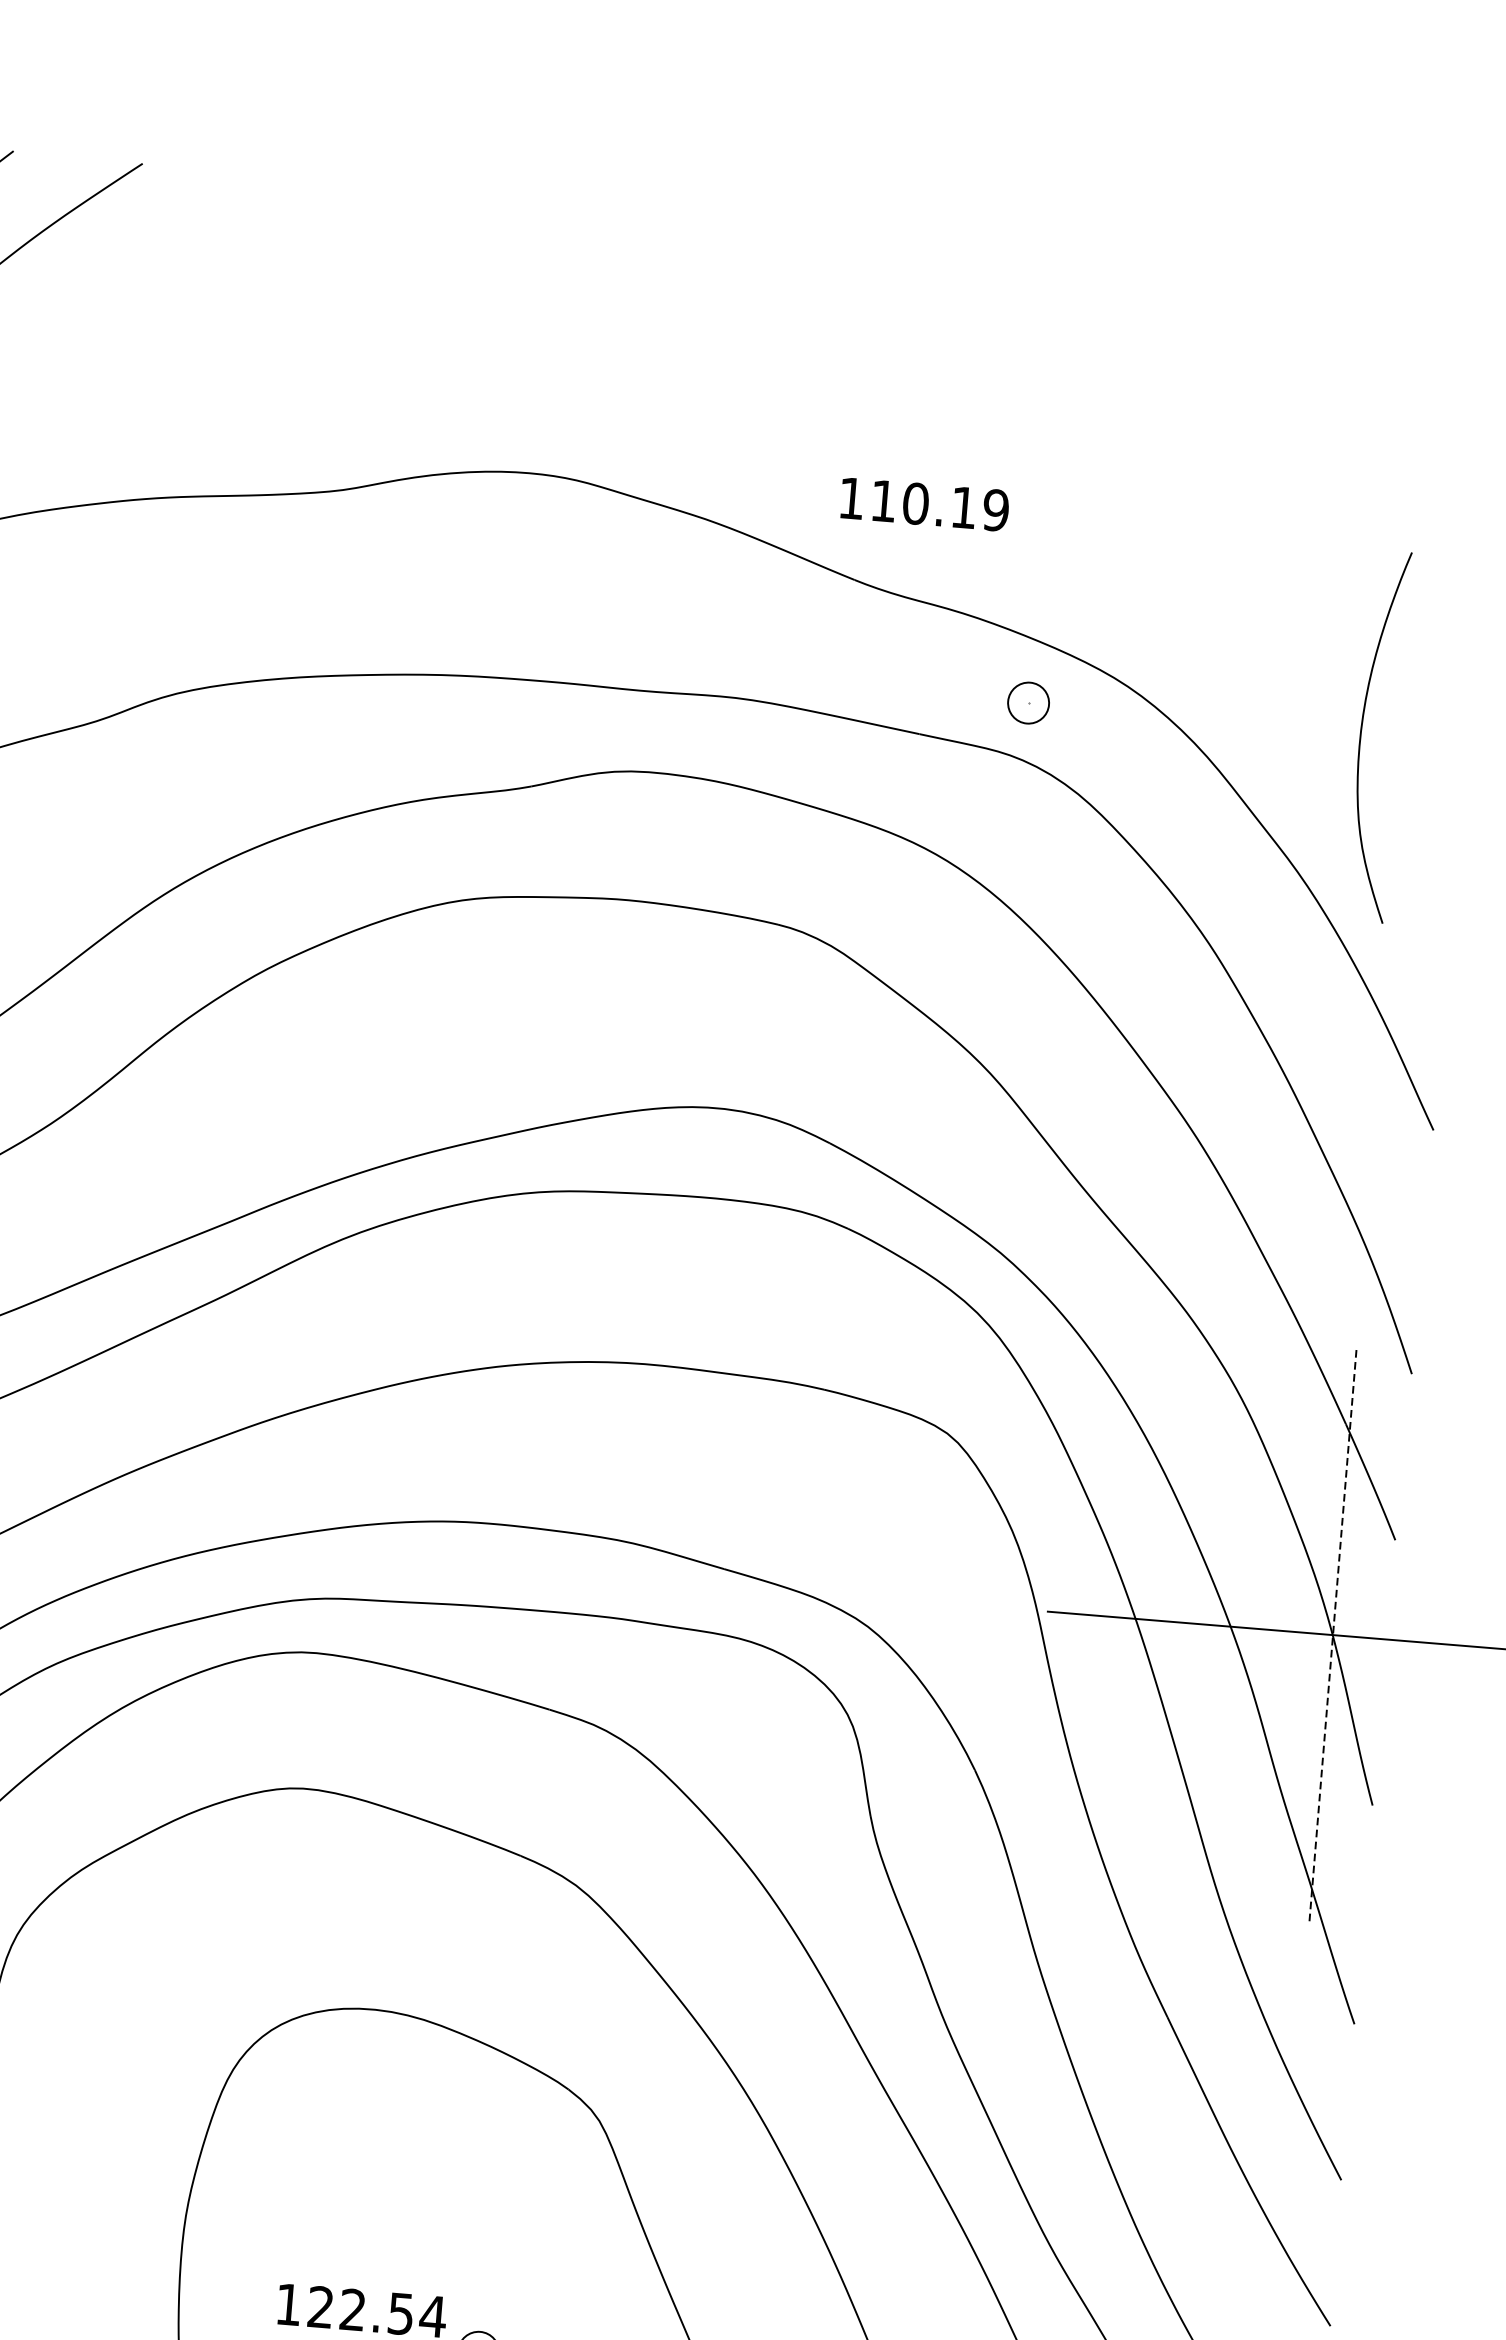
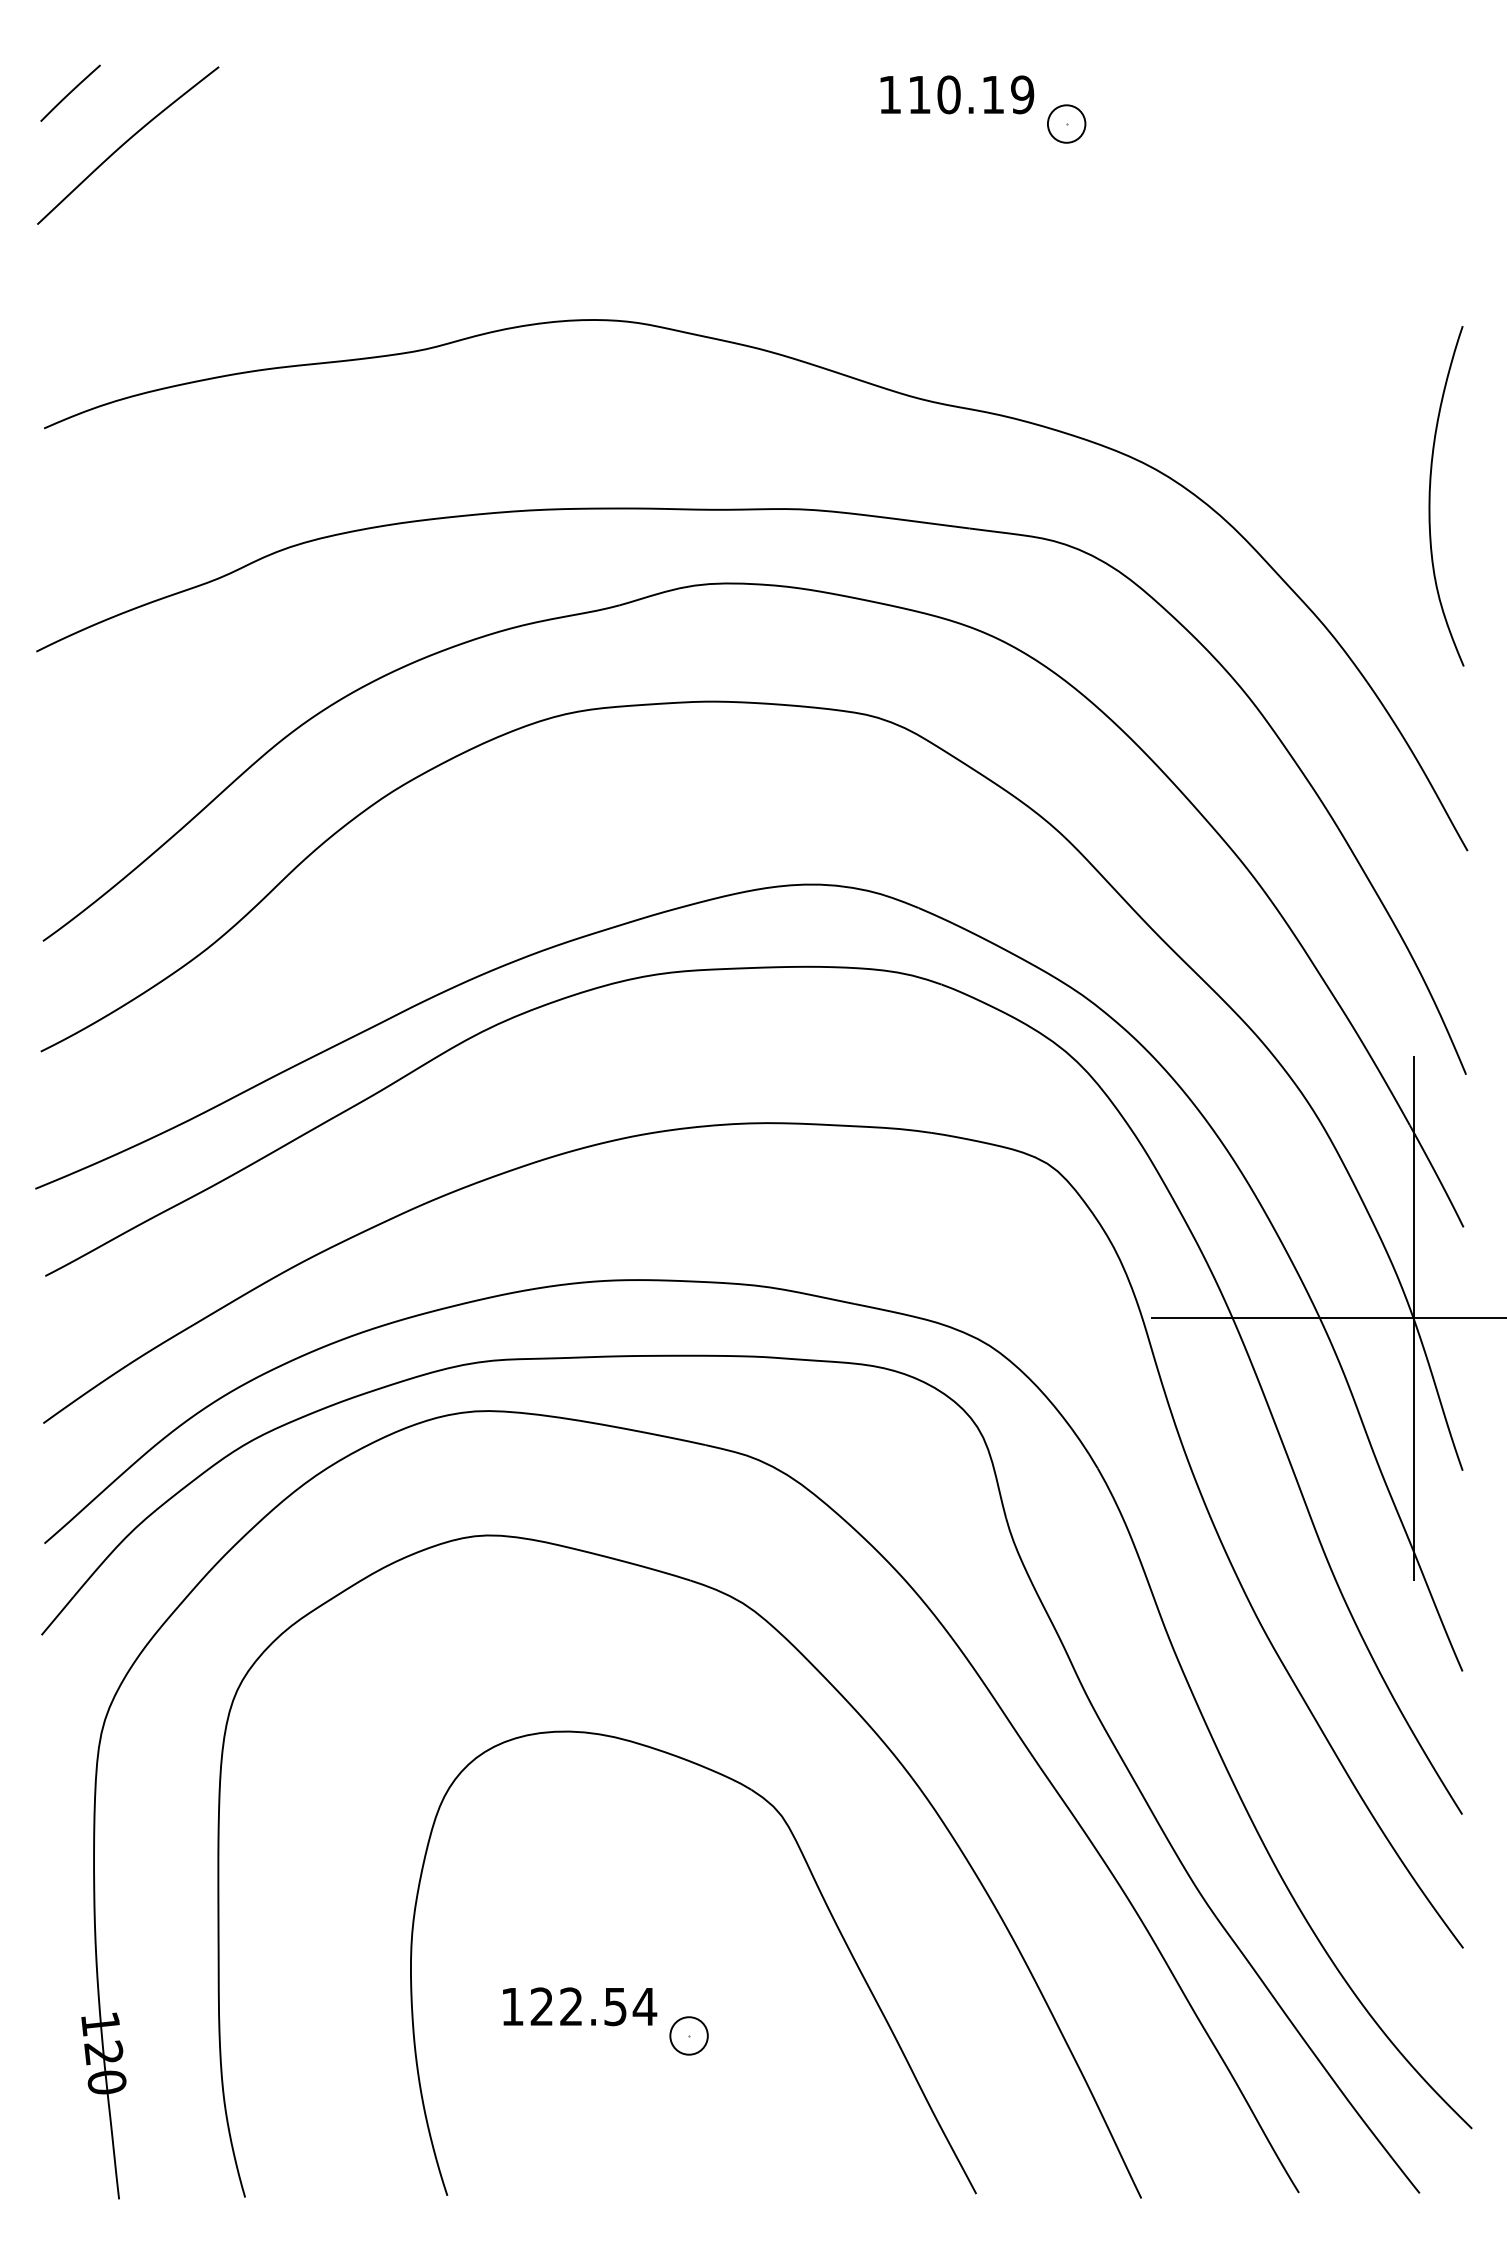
text: (925, 504) -> (957, 94), moved
part: (1028, 702) -> (1066, 123), moved
curve: (1361, 735) -> (1430, 496), moved
line: (1332, 1635) -> (1413, 1318), dashed -> solid

